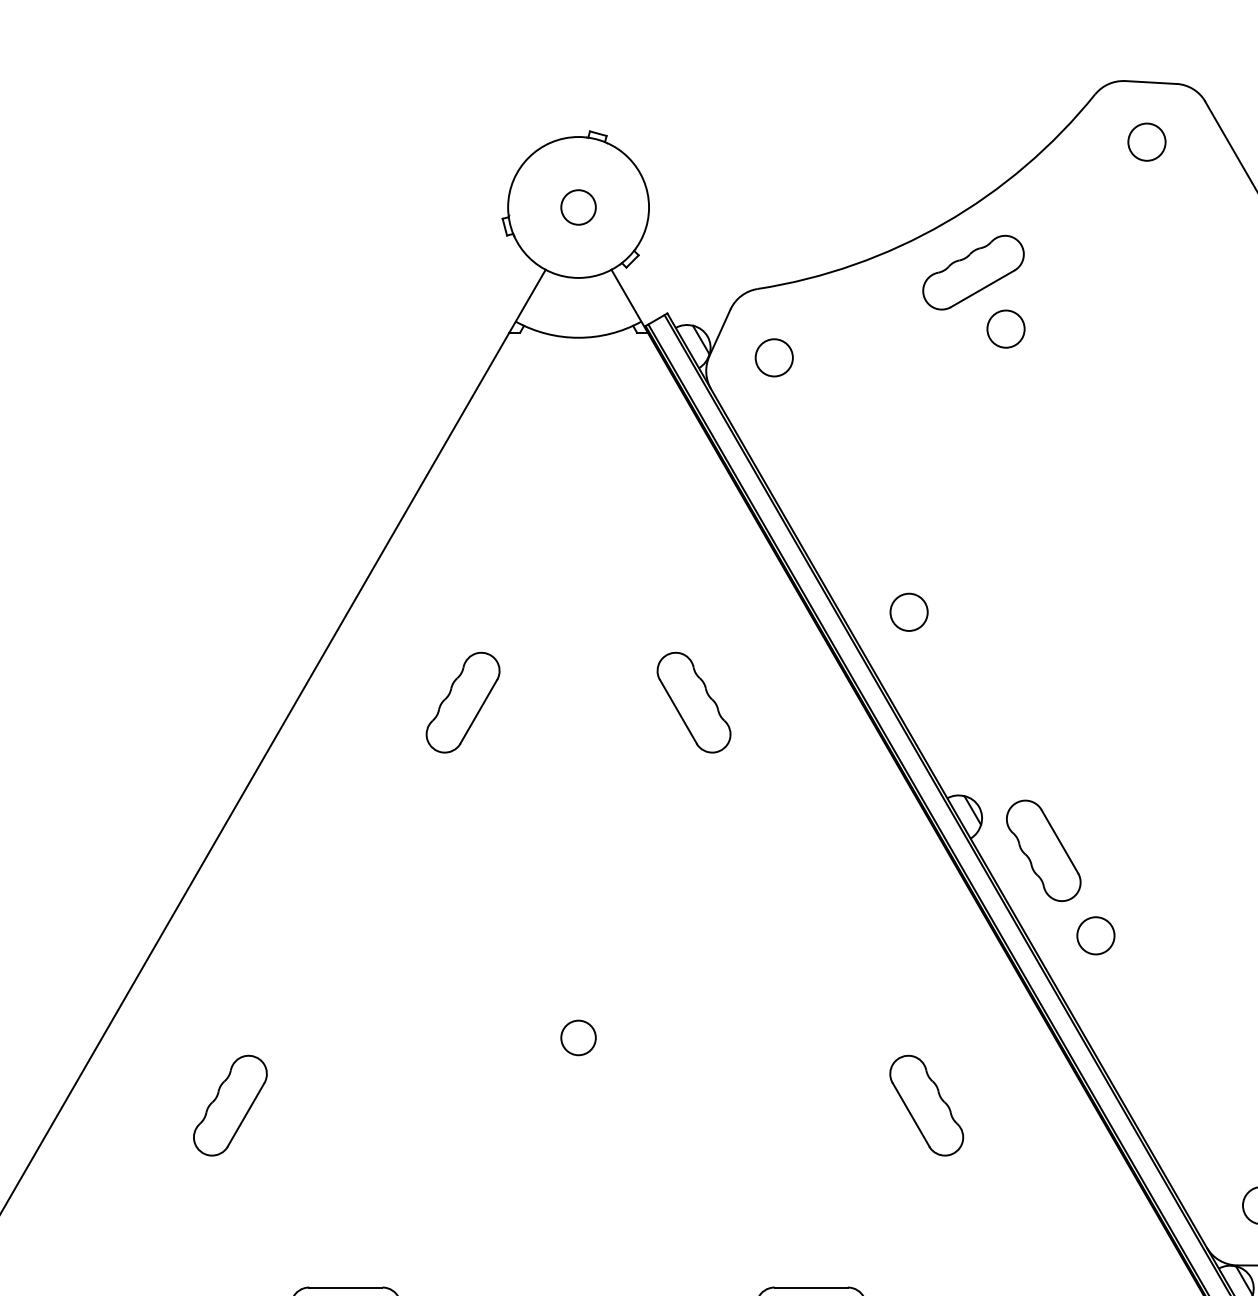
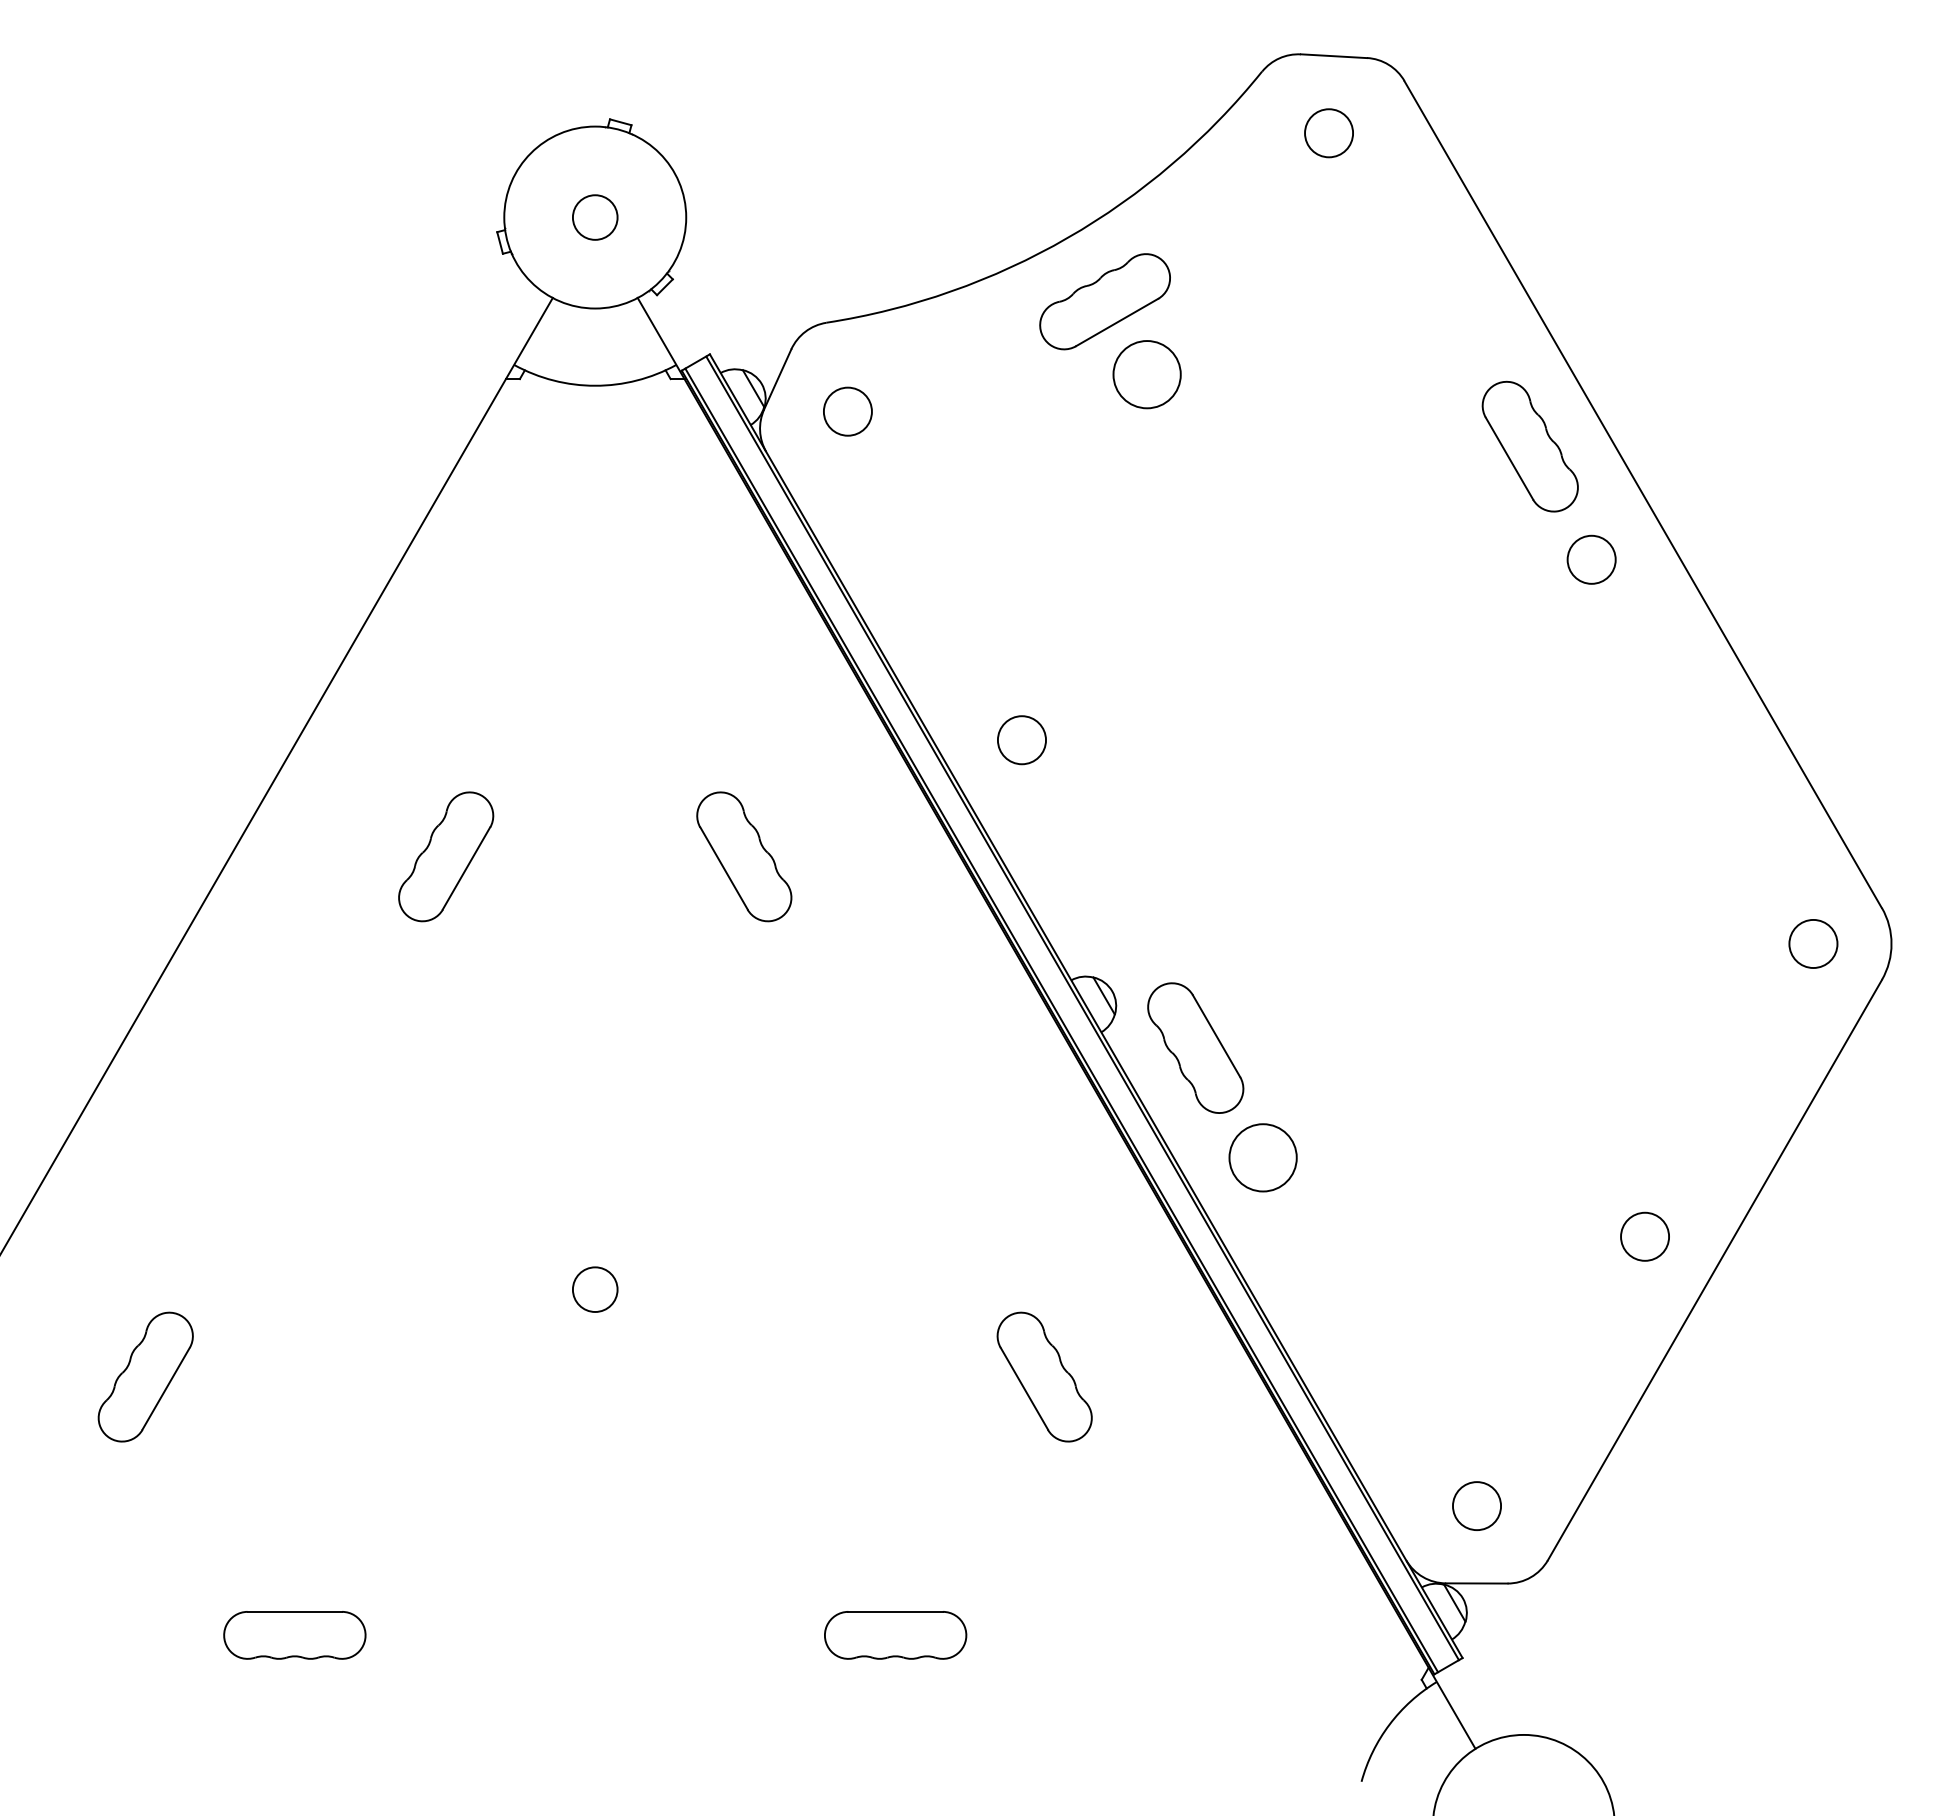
circle: (1005, 329) -> (1146, 374), size x1.4
circle: (1096, 935) -> (1263, 1157), size x1.4

